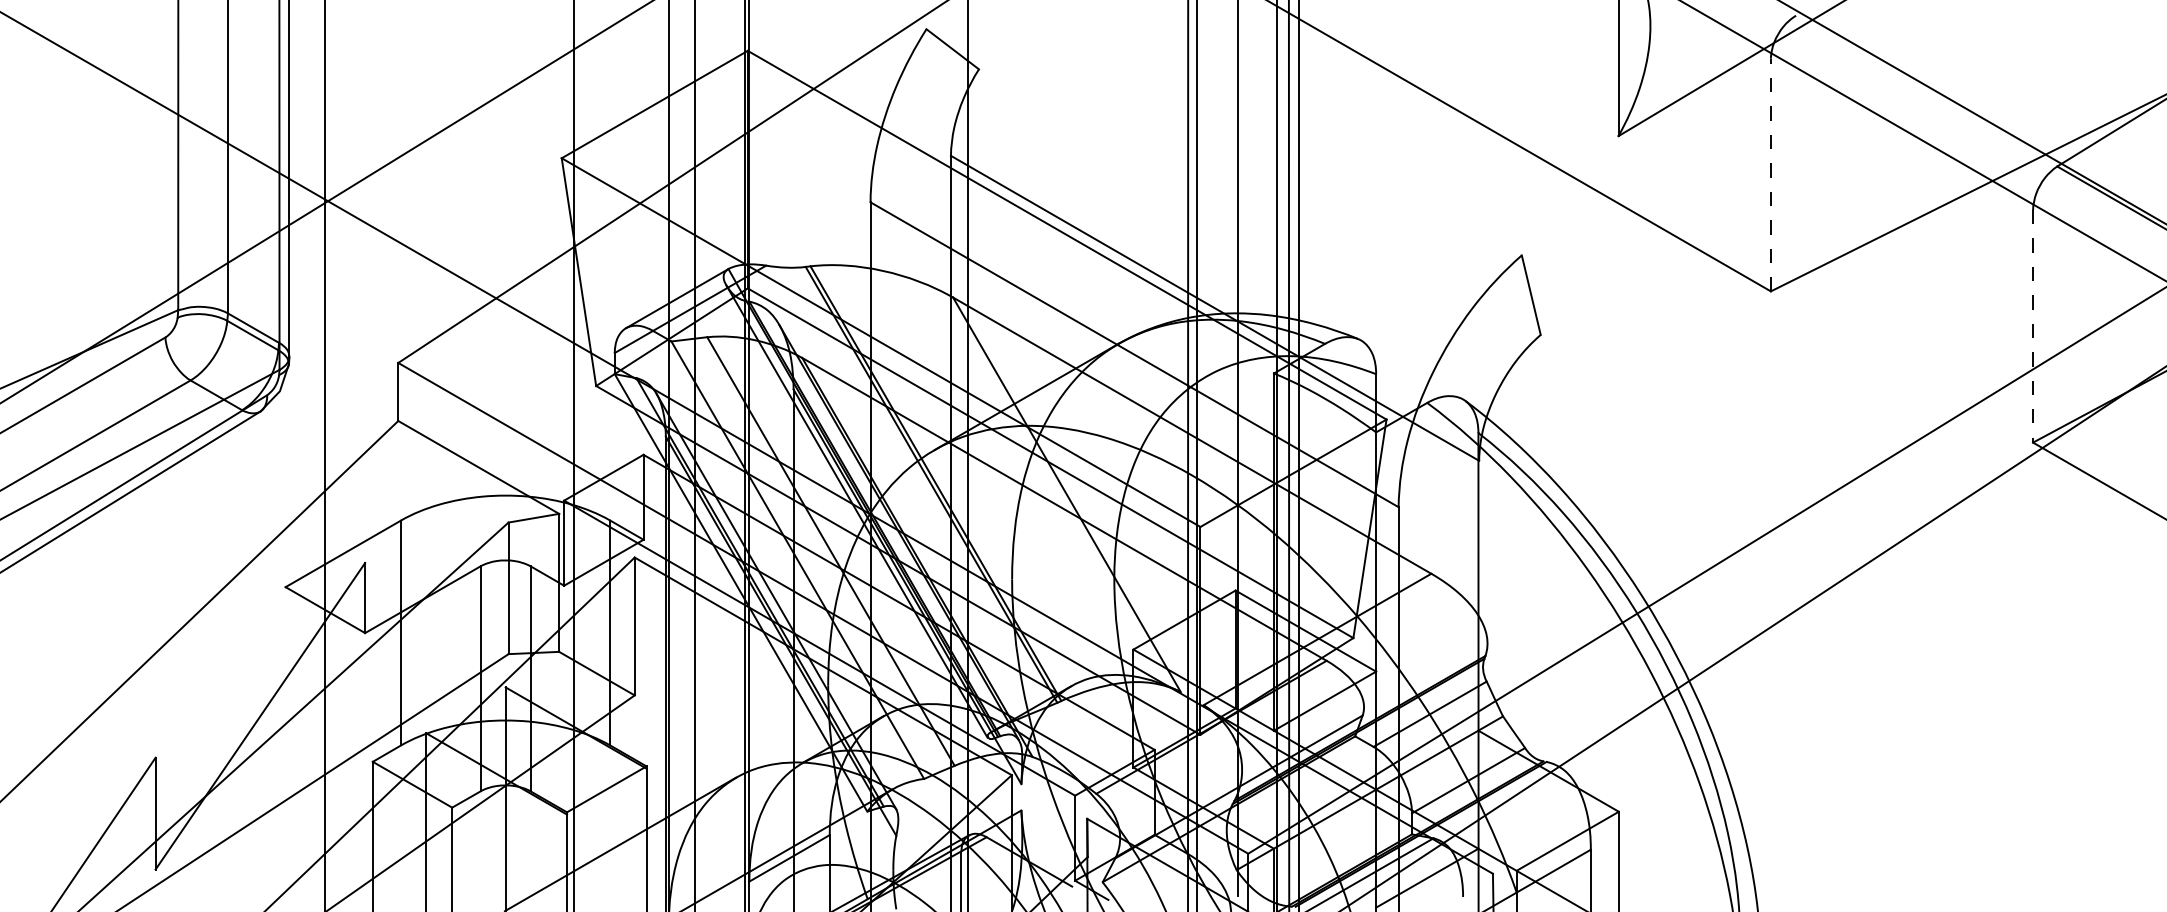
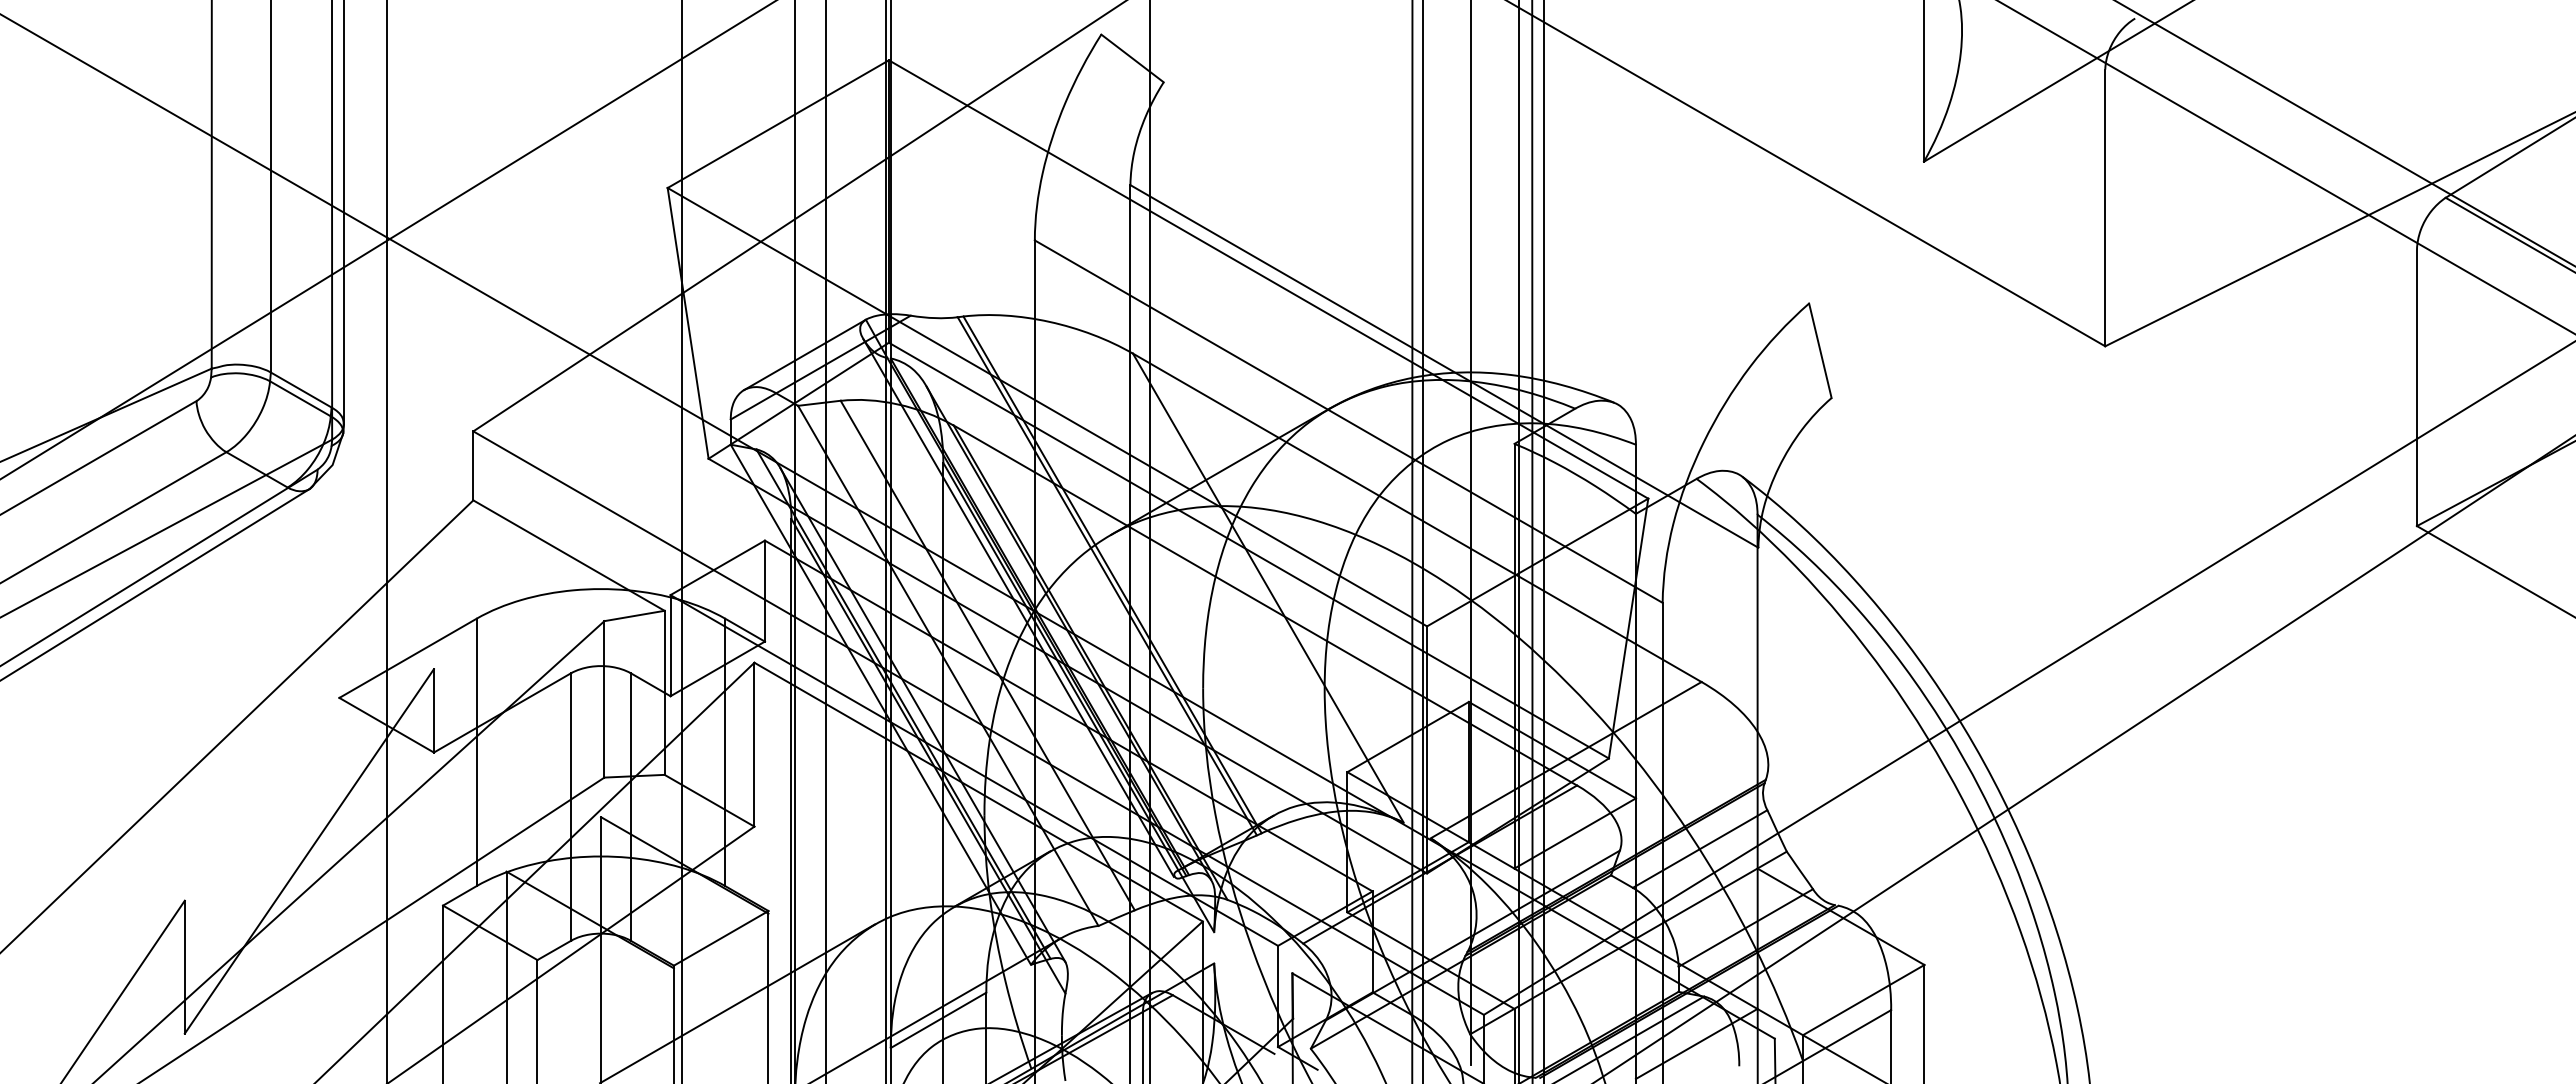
line: (1771, 174) -> (2105, 207), dashed -> solid
line: (2032, 326) -> (2416, 388), dashed -> solid

